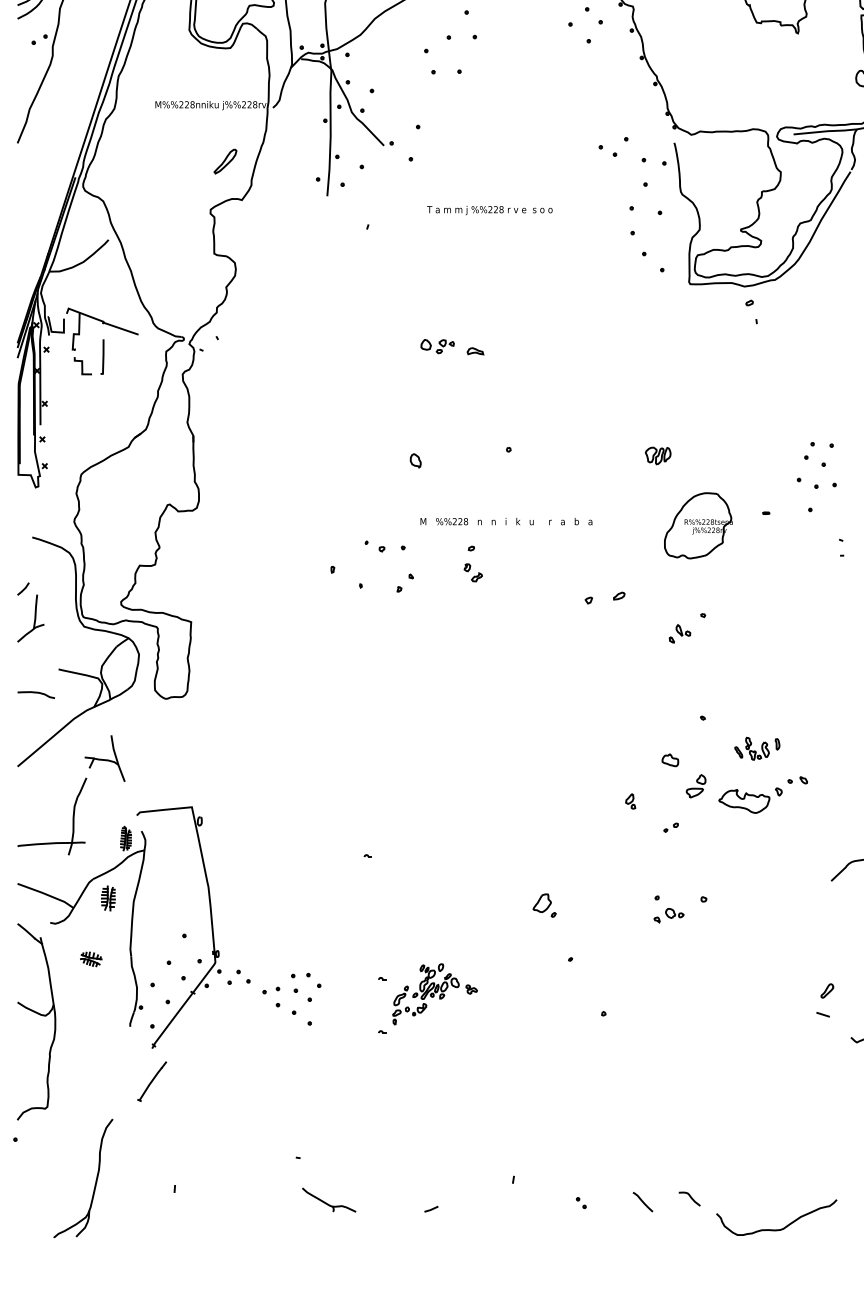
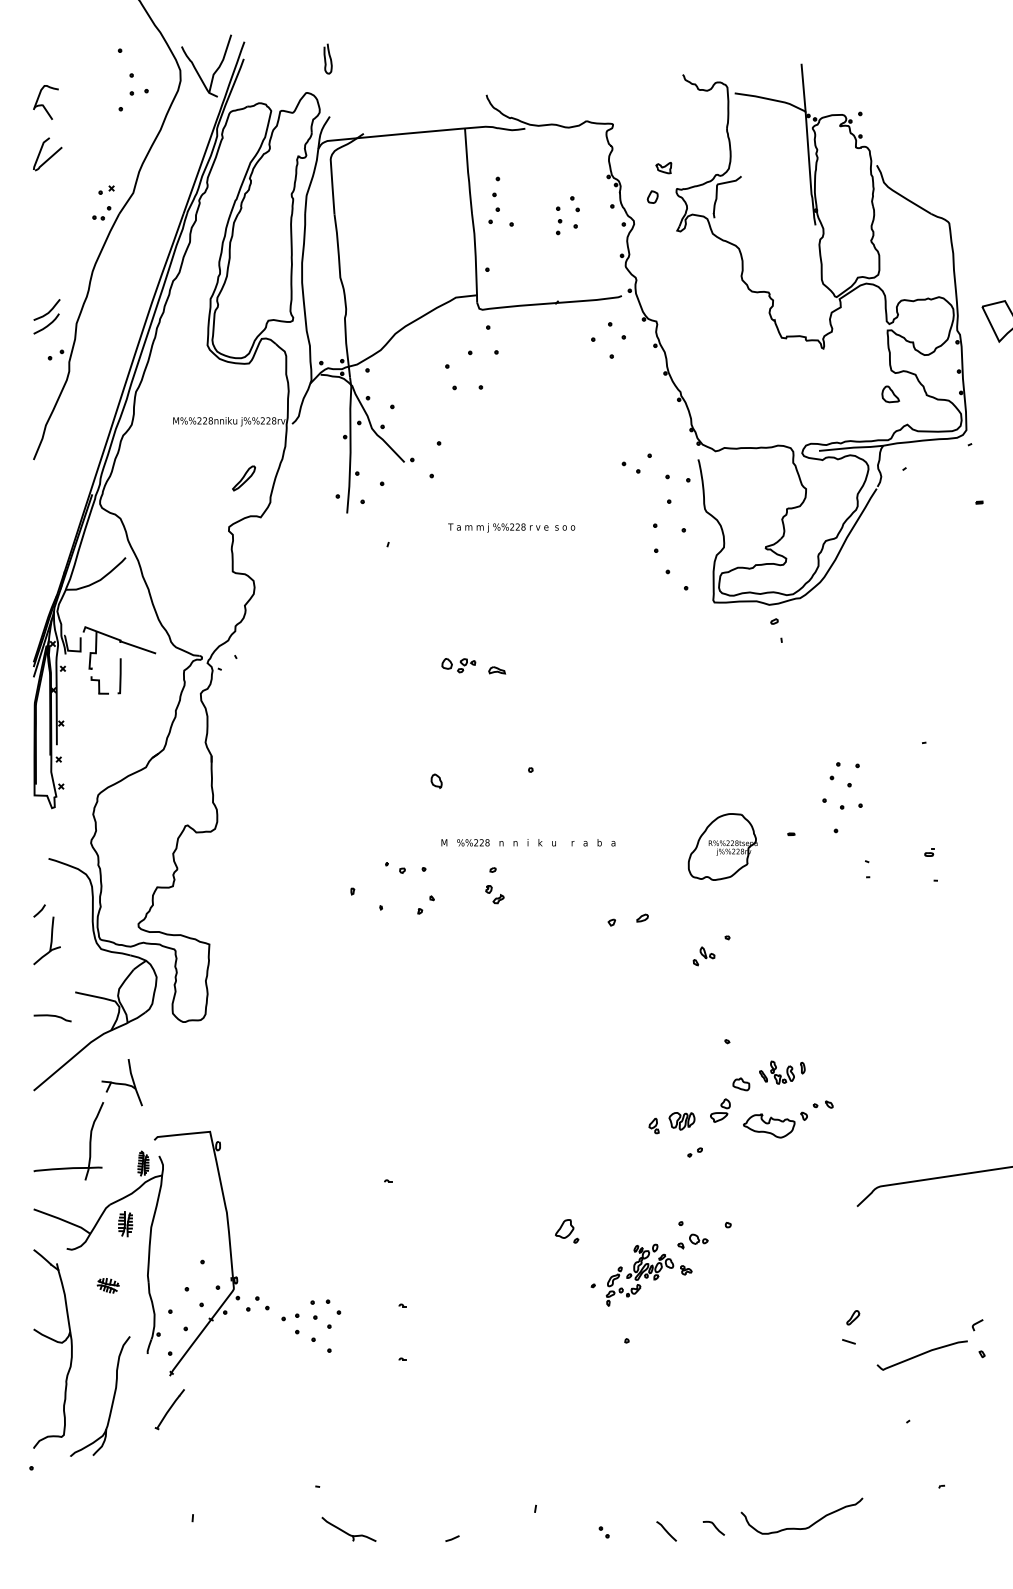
part: (657, 456) -> (681, 1121), moved
part: (670, 760) -> (741, 1084), moved
part: (434, 993) -> (648, 1274), moved
part: (95, 1180) -> (112, 1398), moved
curve: (779, 1228) -> (804, 1527), moved

